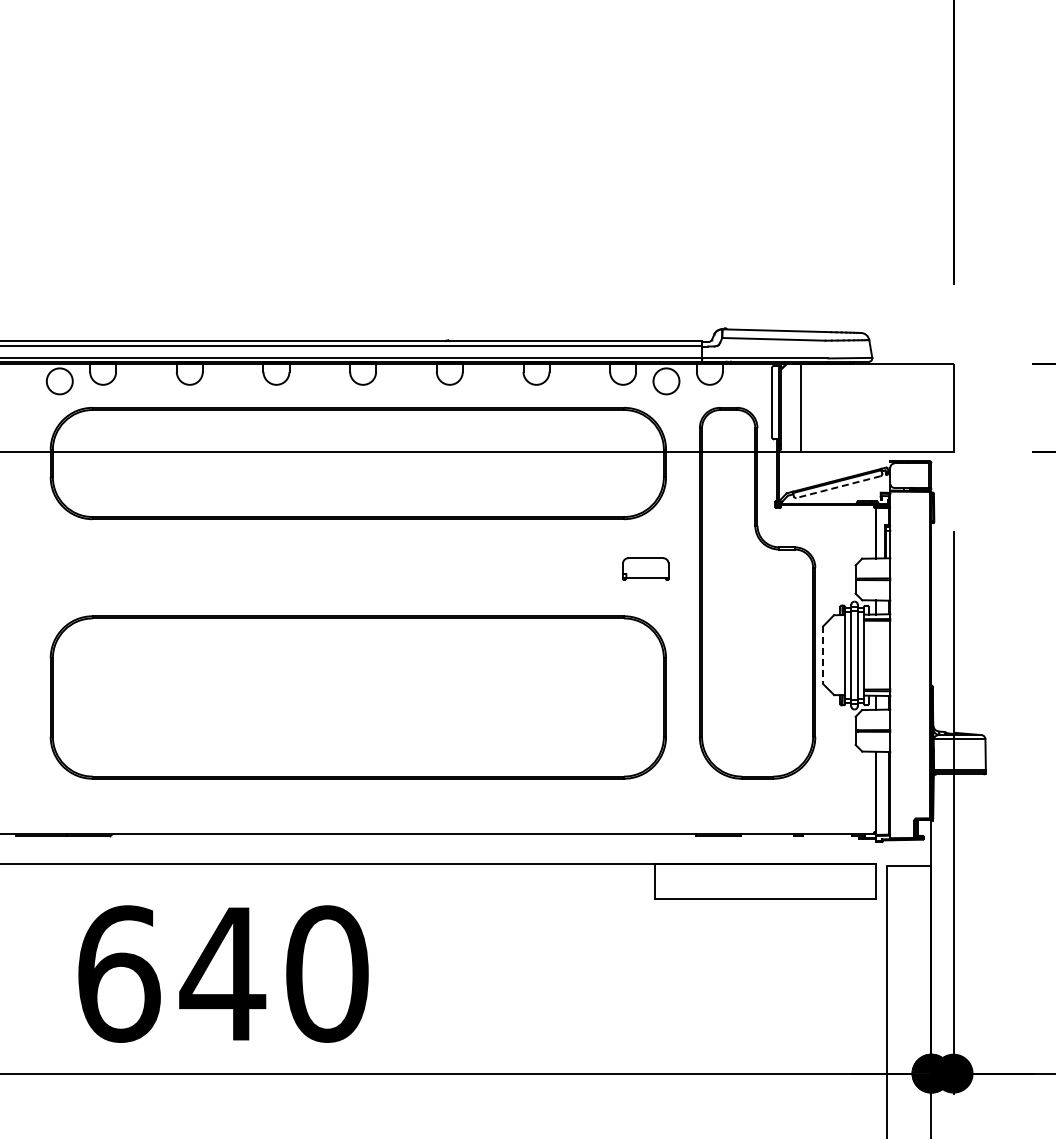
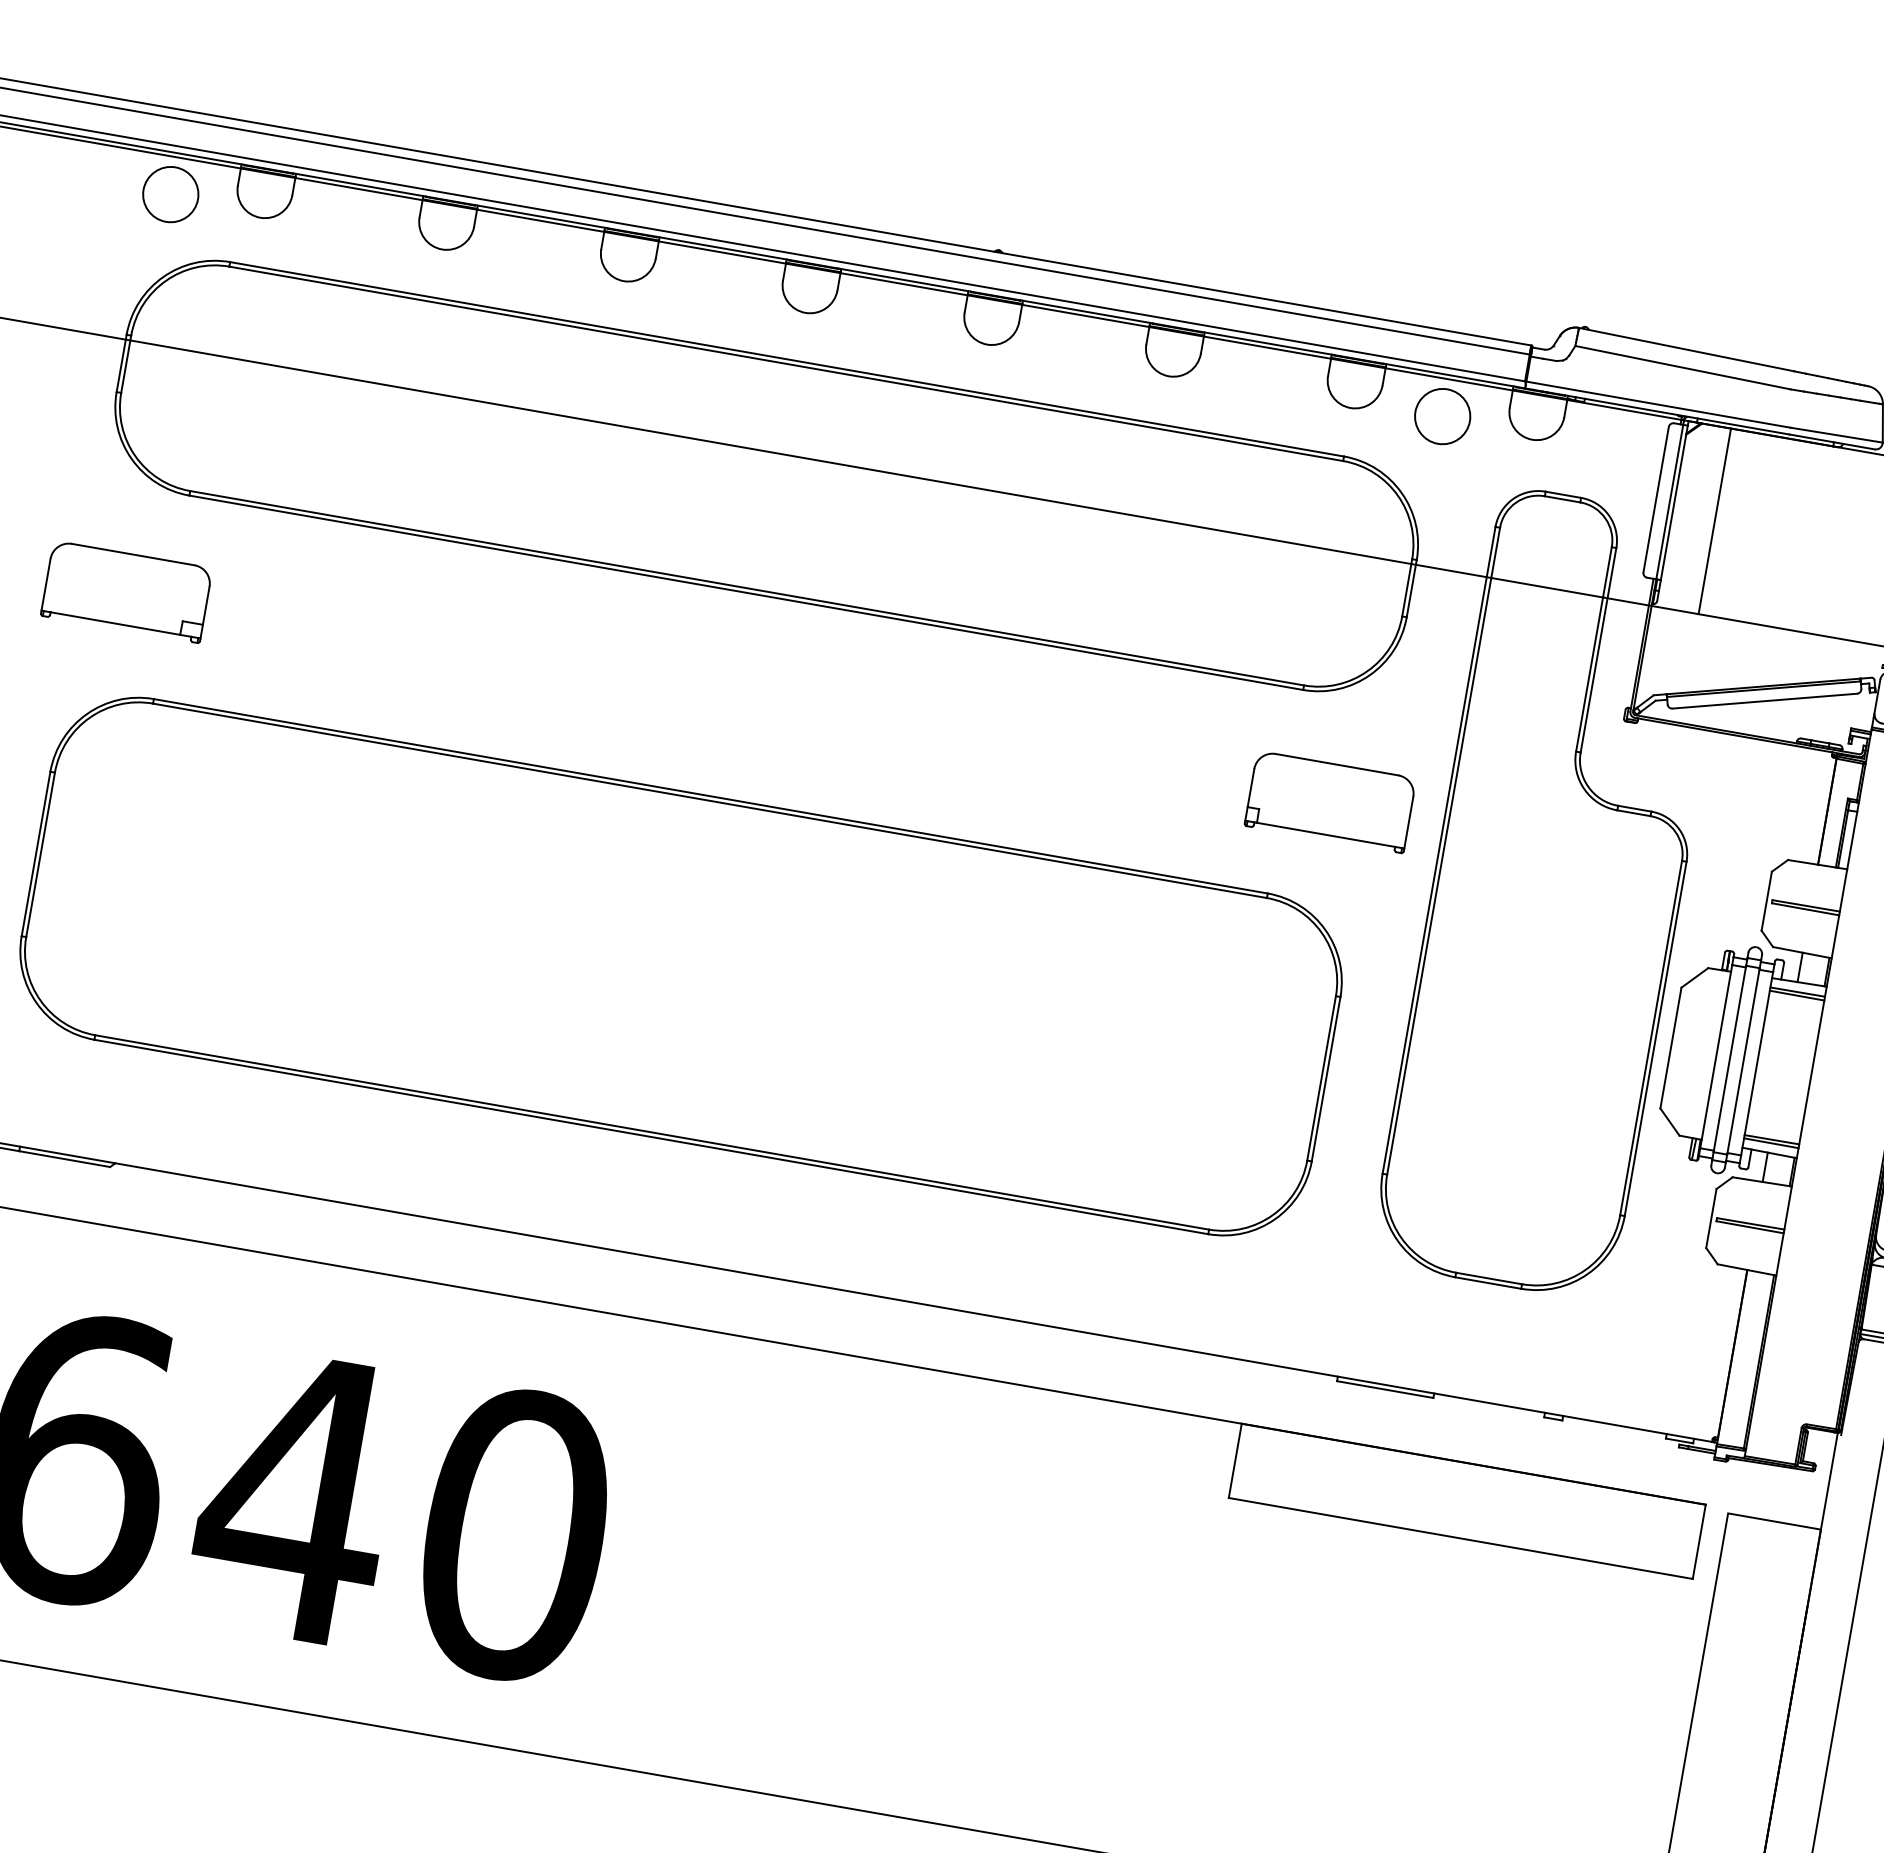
line: (838, 487) -> (1764, 701), dashed -> solid
part: (71, 568) -> (126, 591), added
part: (645, 568) -> (1330, 801), size x1.67
line: (823, 655) -> (1671, 1048), dashed -> solid

